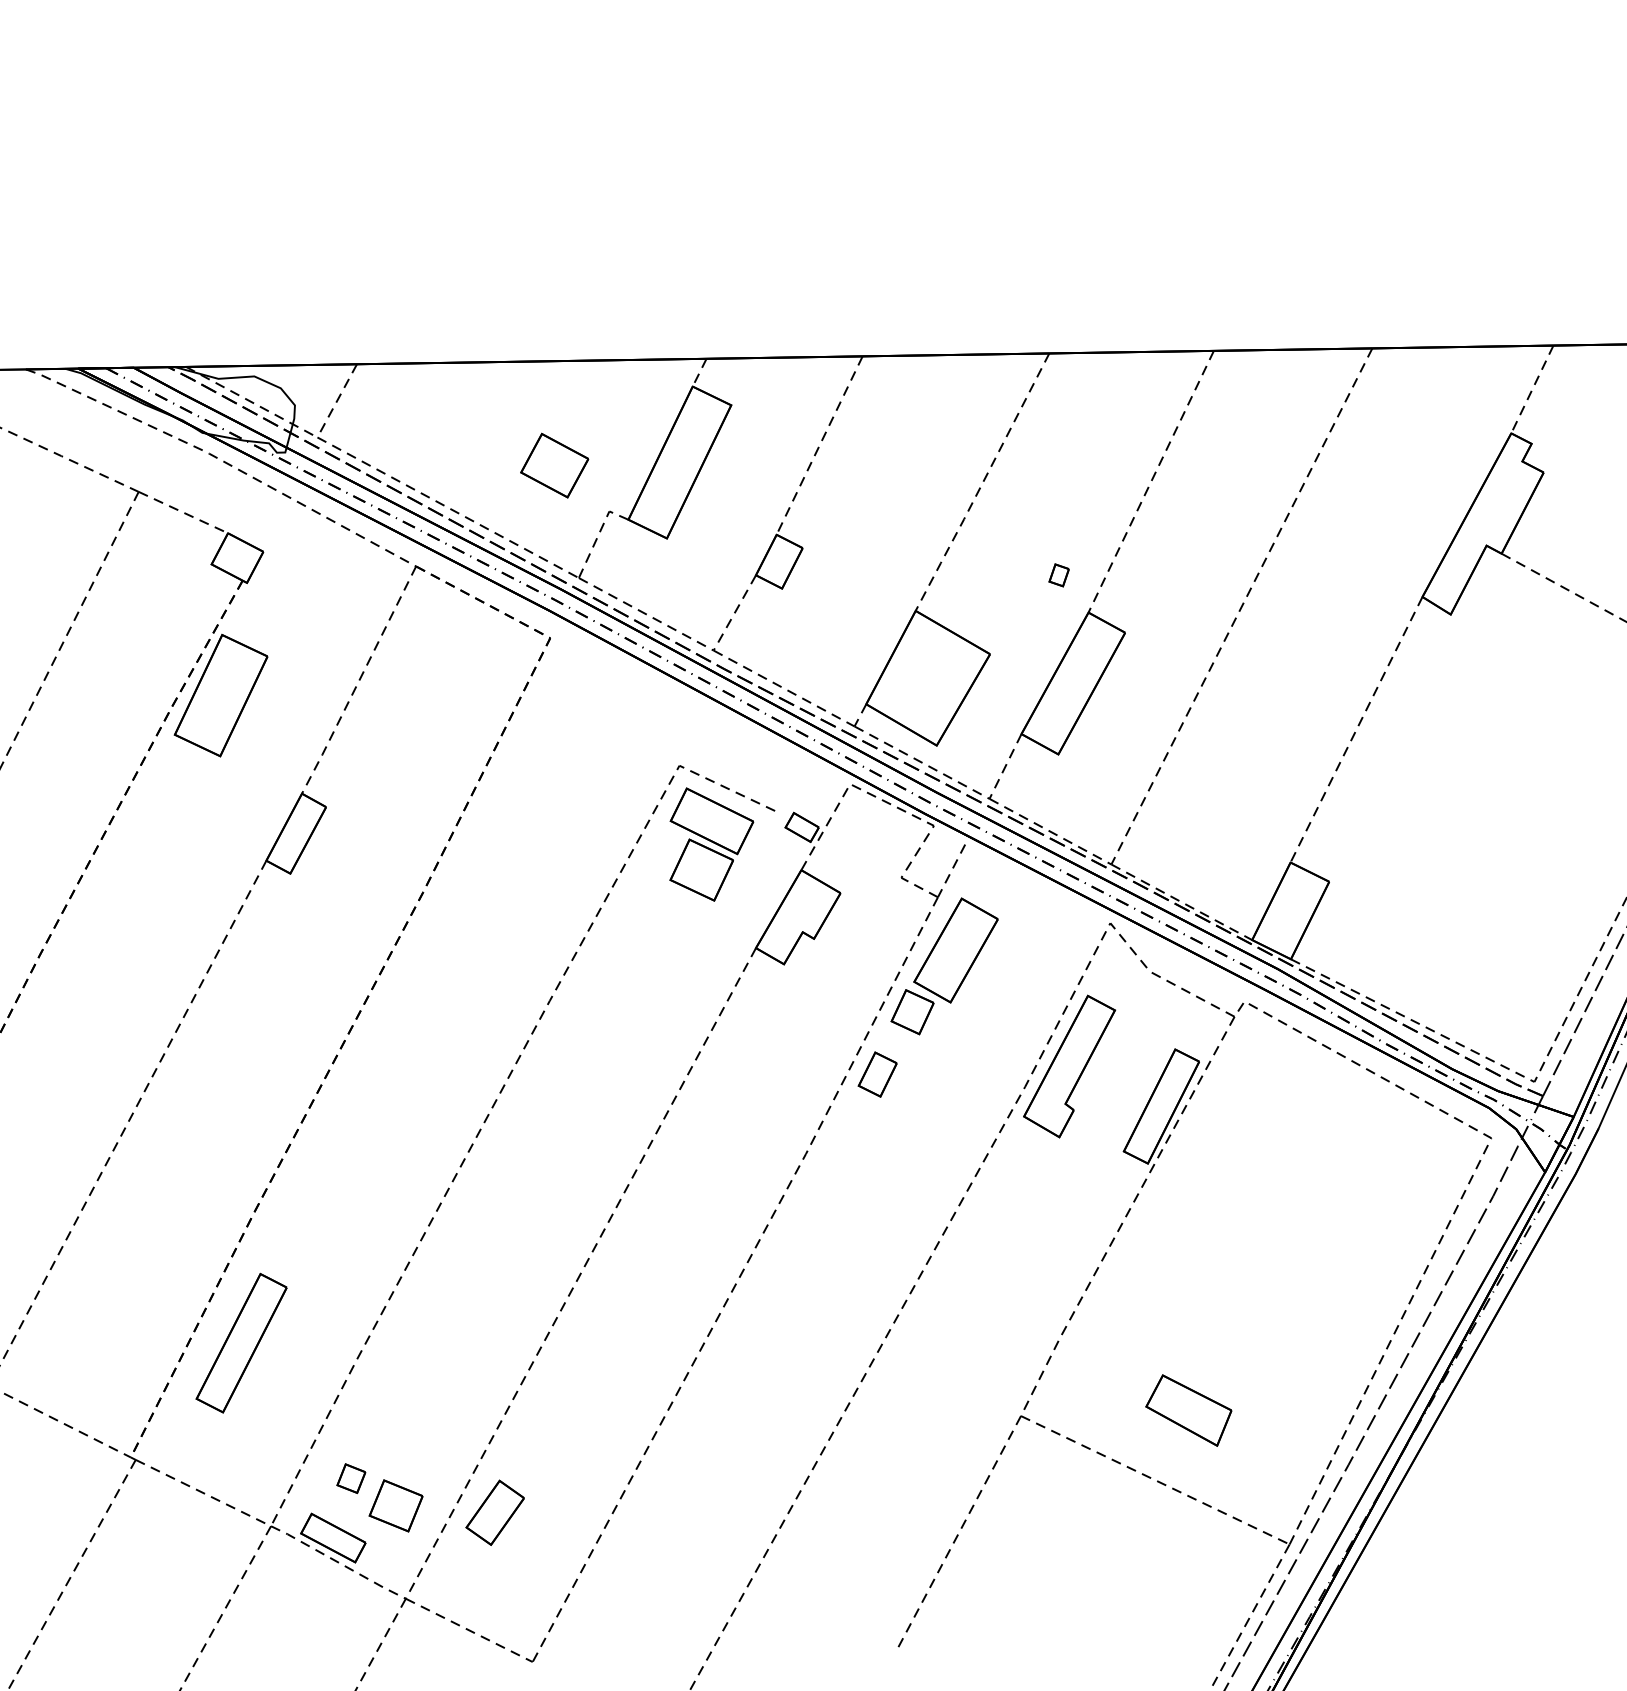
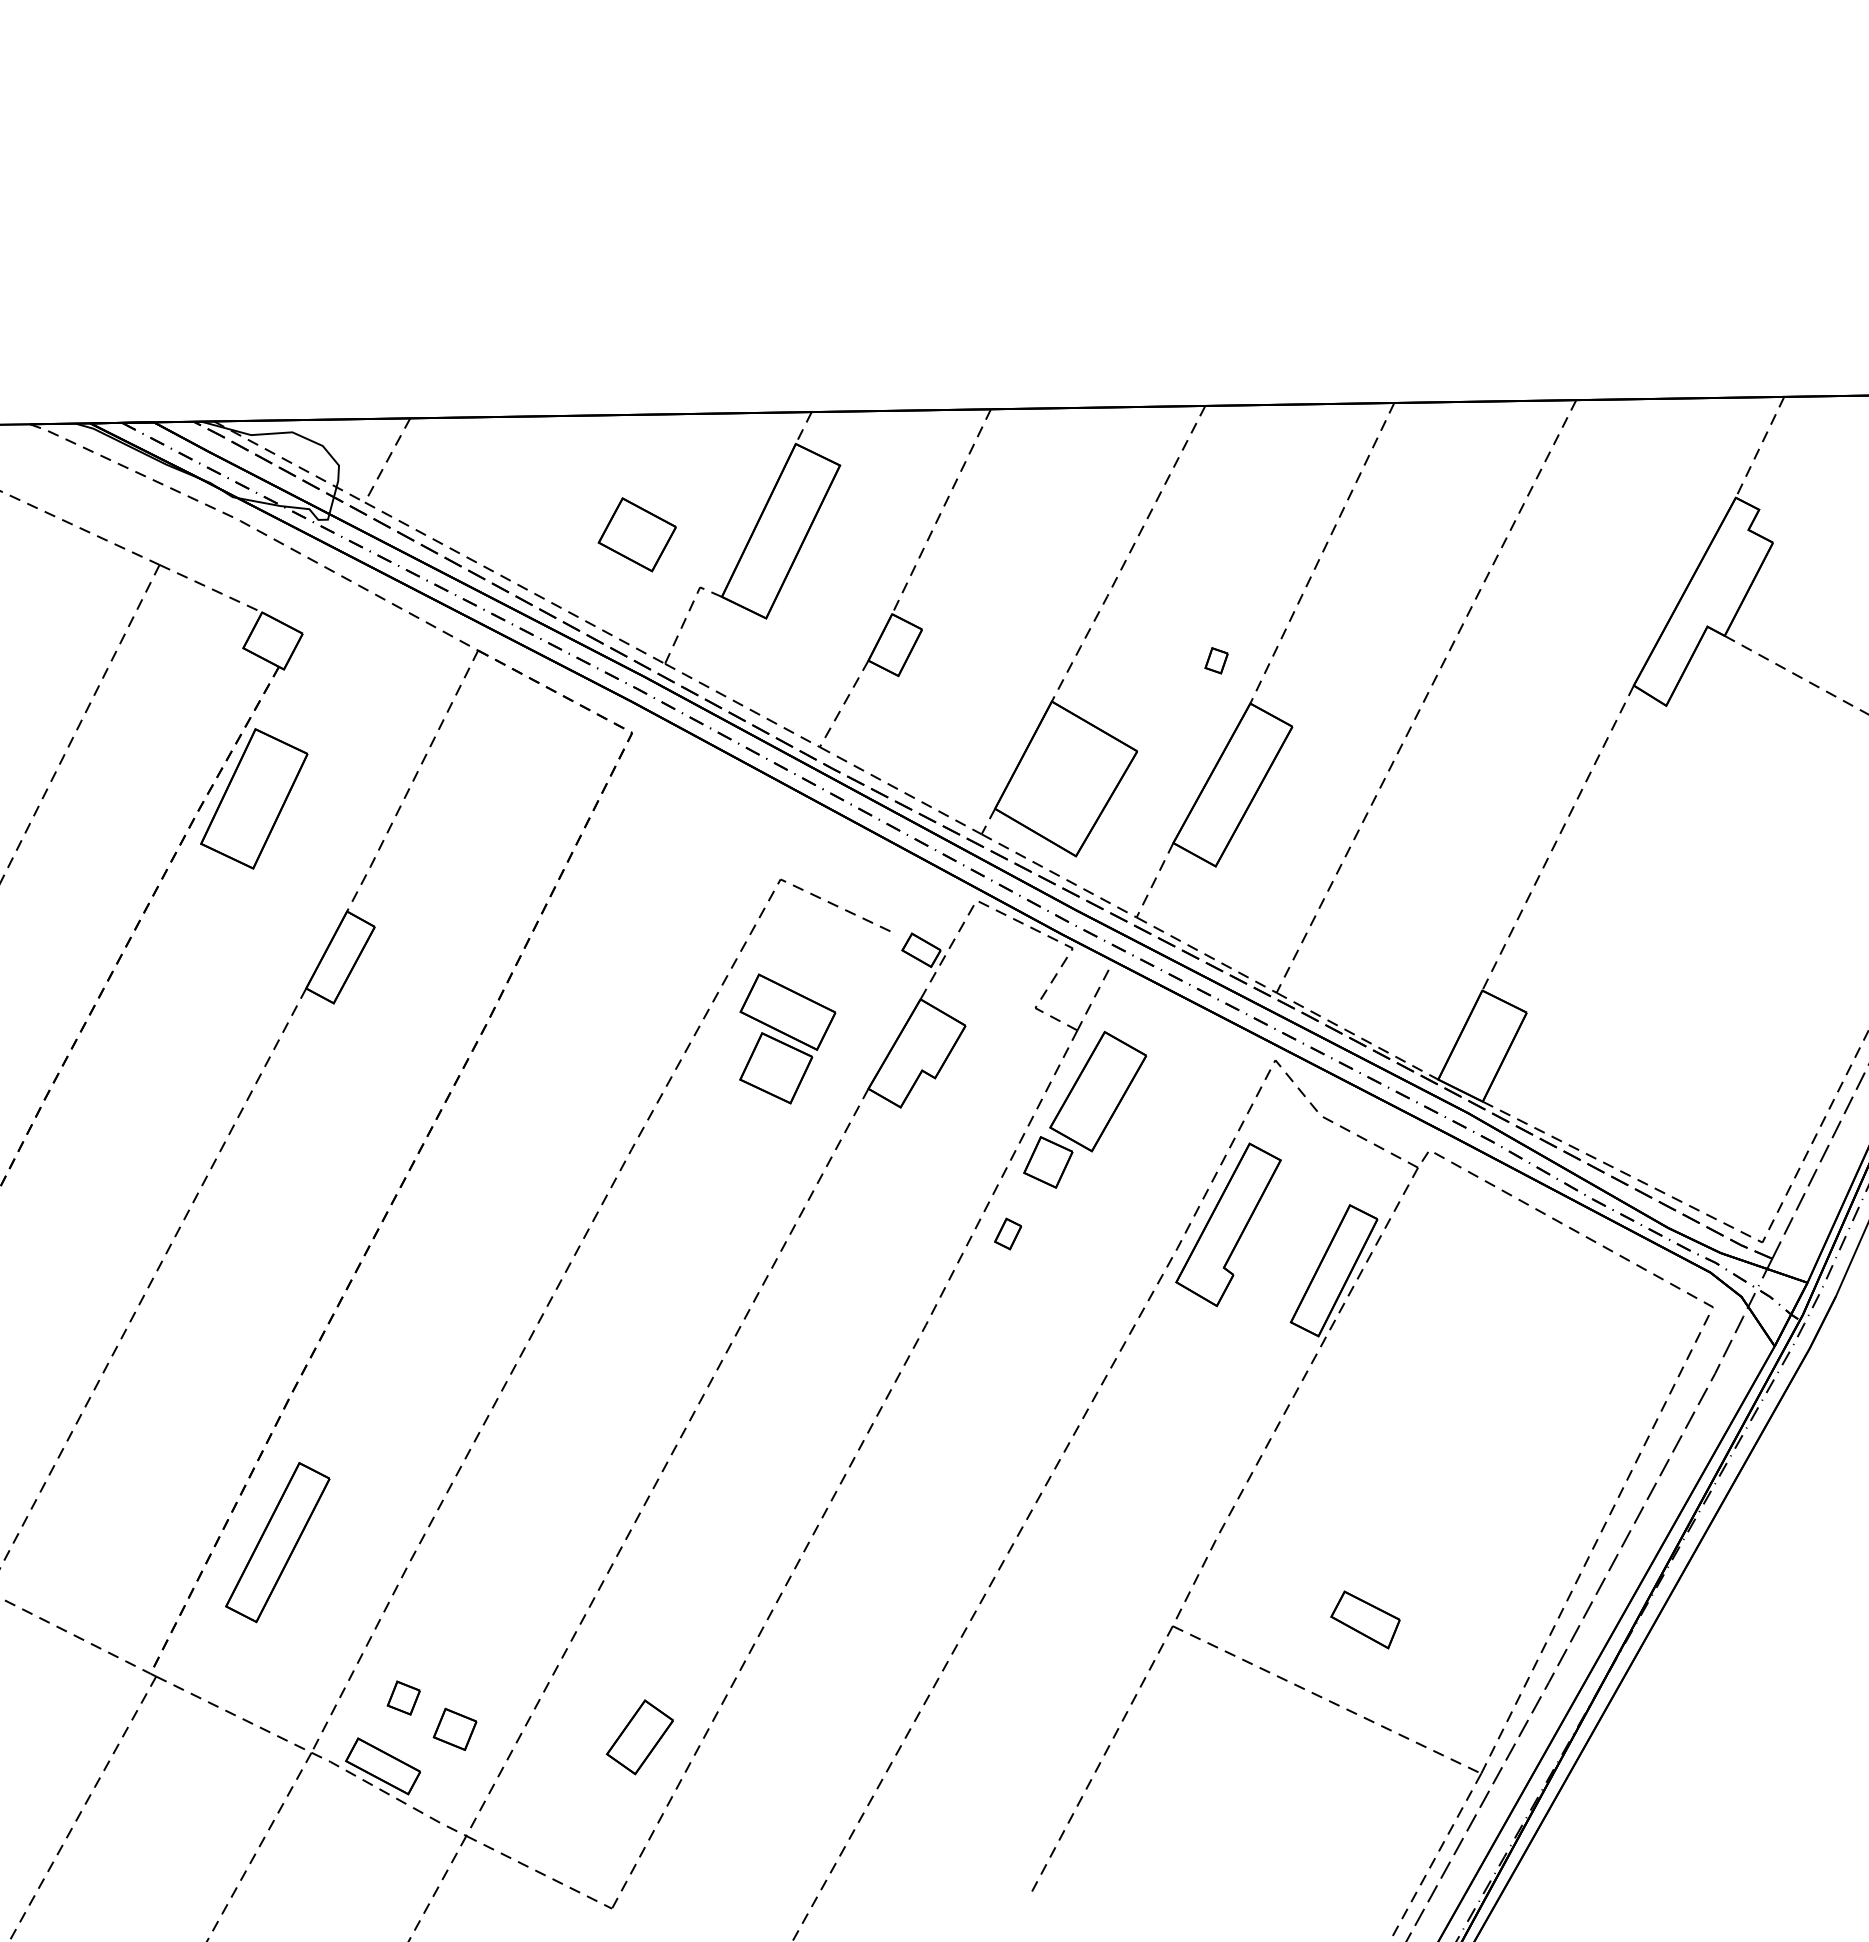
part: (711, 844) -> (787, 1038), moved
part: (877, 1074) -> (1007, 1233), size x0.6
part: (1188, 1410) -> (1365, 1619), size x0.7
part: (395, 1506) -> (454, 1729), size x0.7
part: (494, 1512) -> (639, 1737), moved

